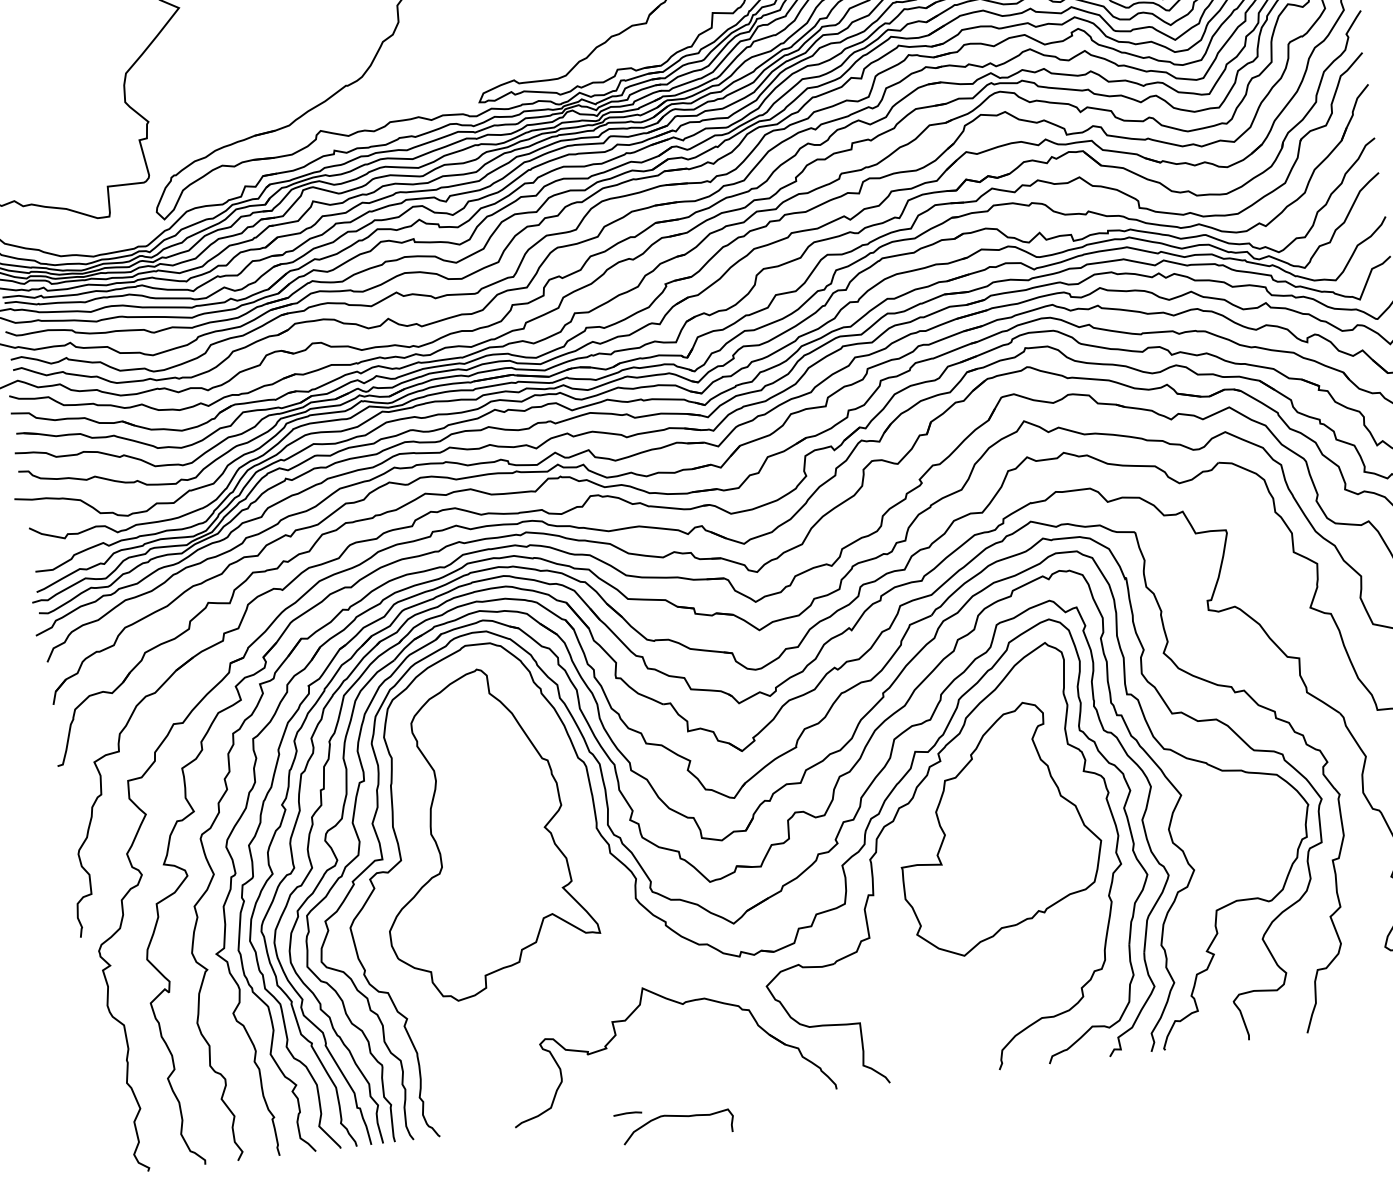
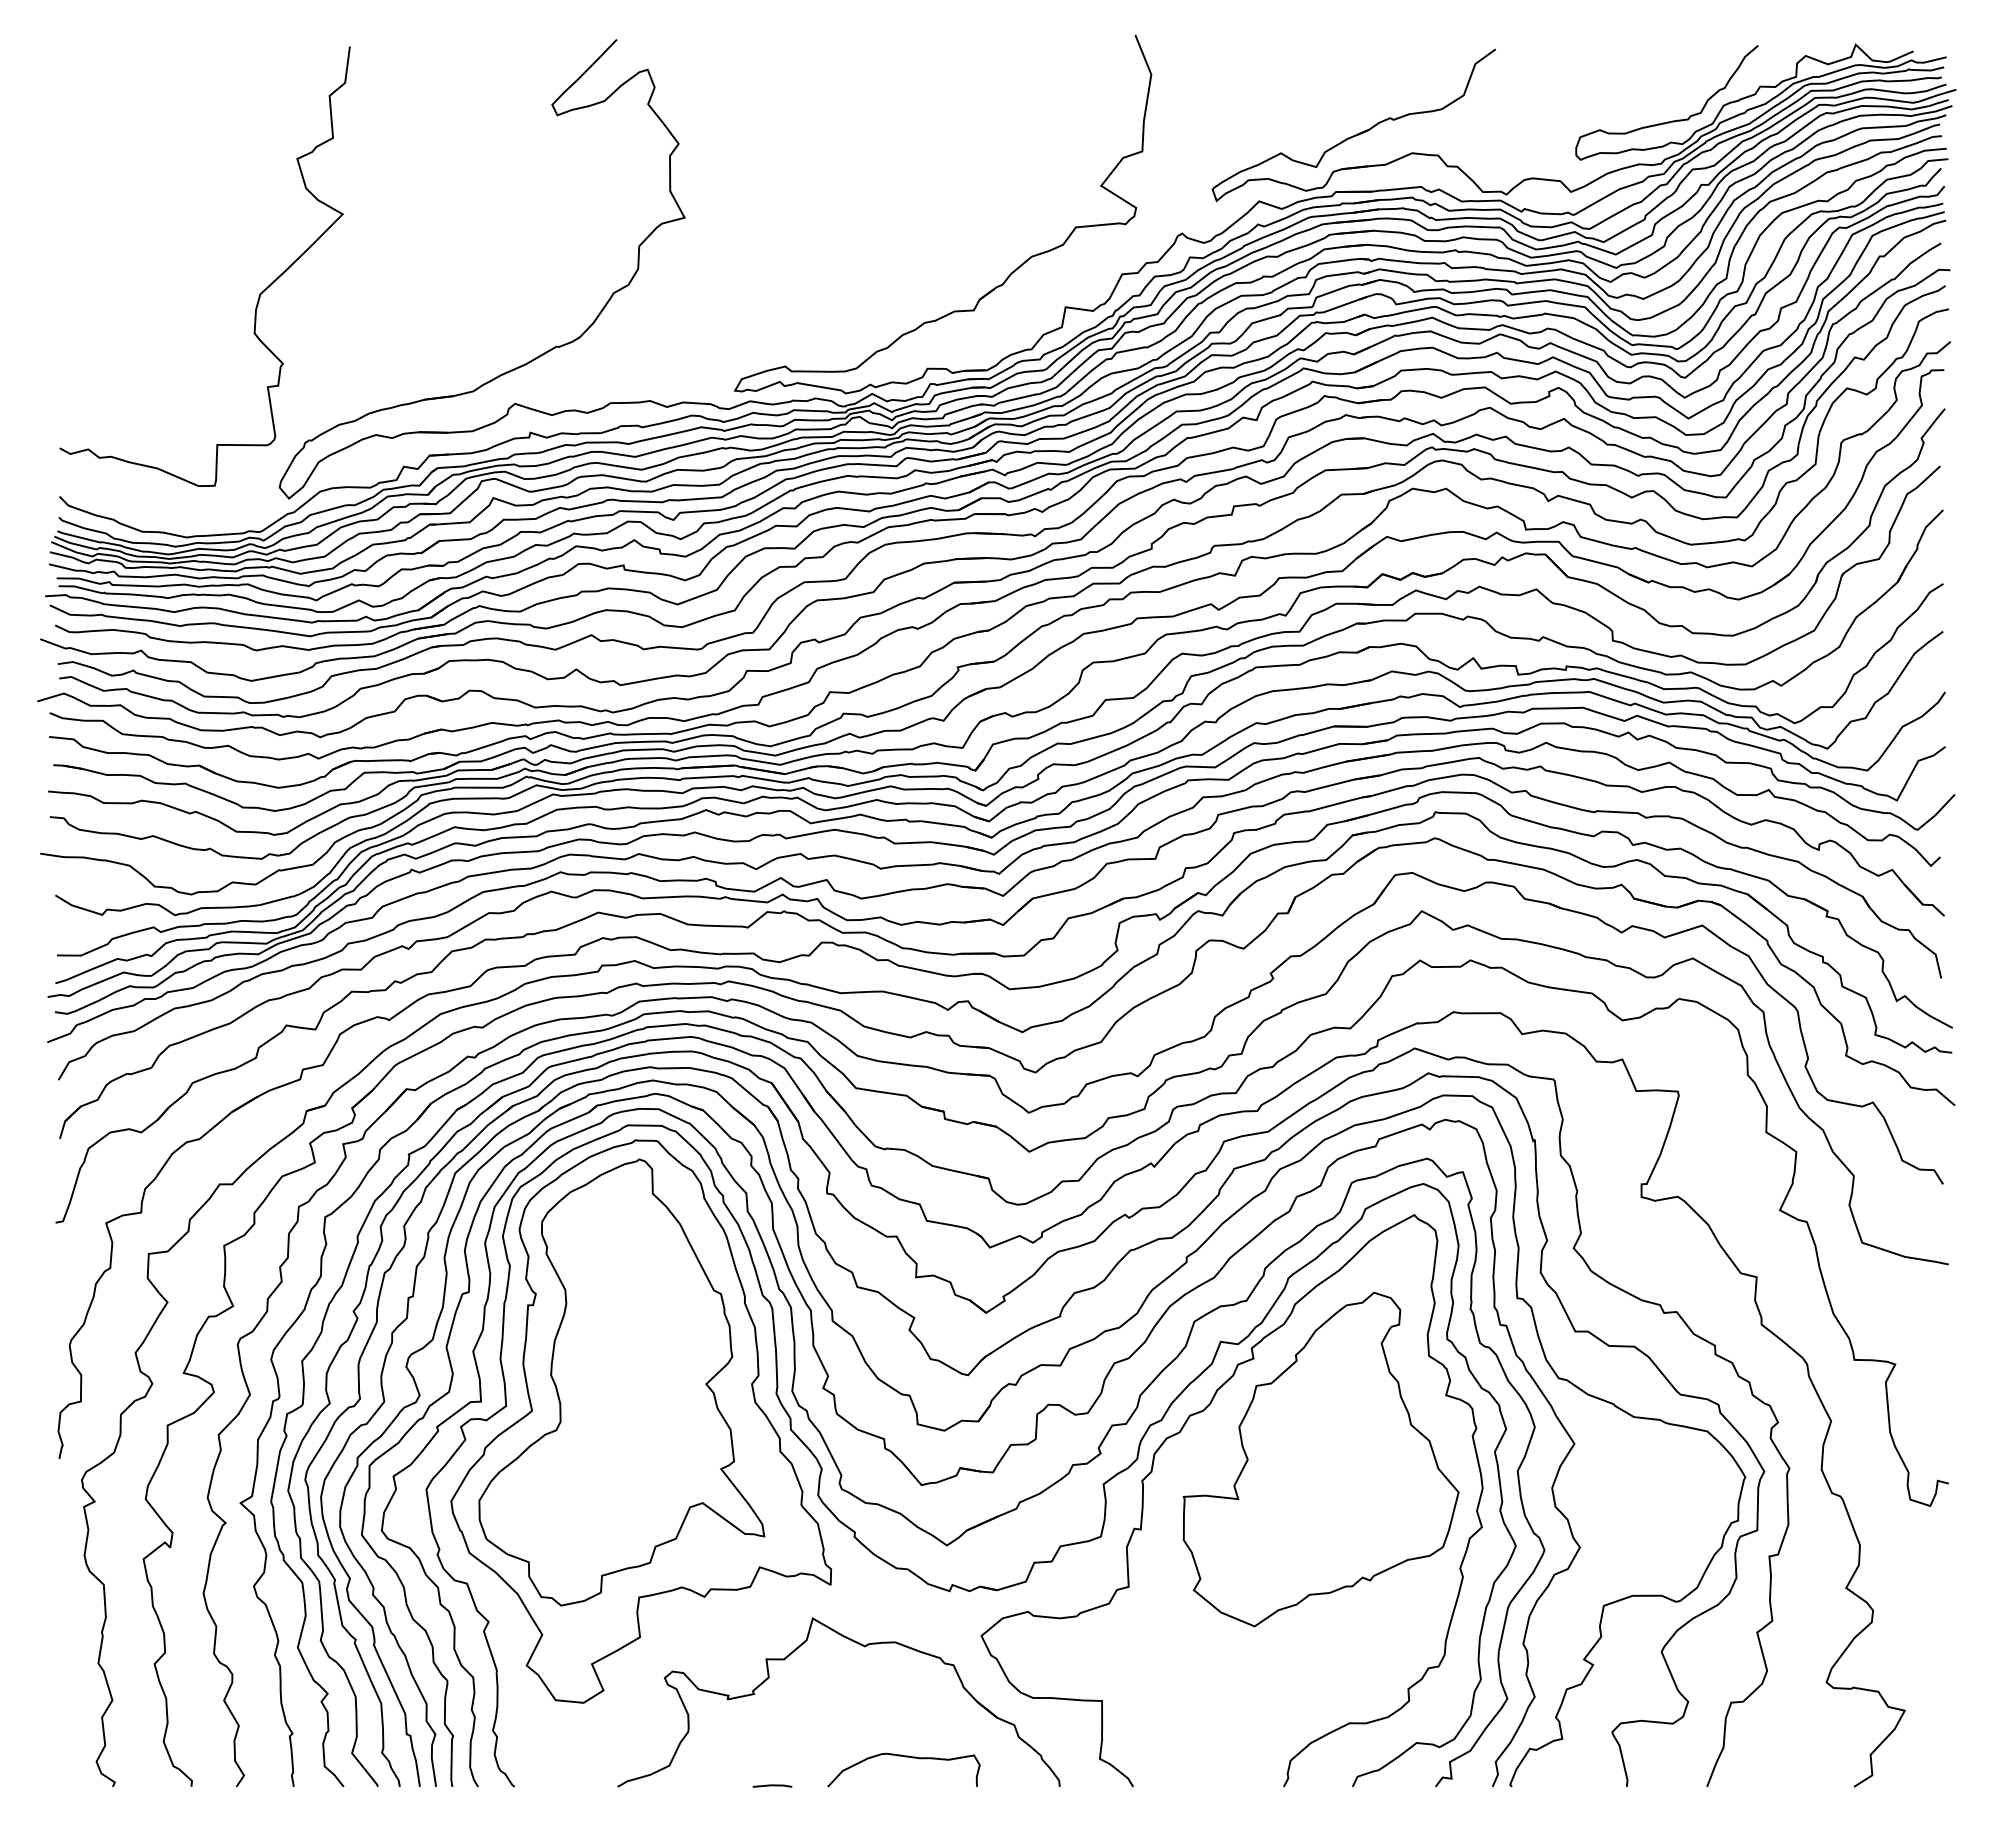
part: (500, 860) -> (640, 1421), added
curve: (677, 1116) -> (904, 1757), moved

